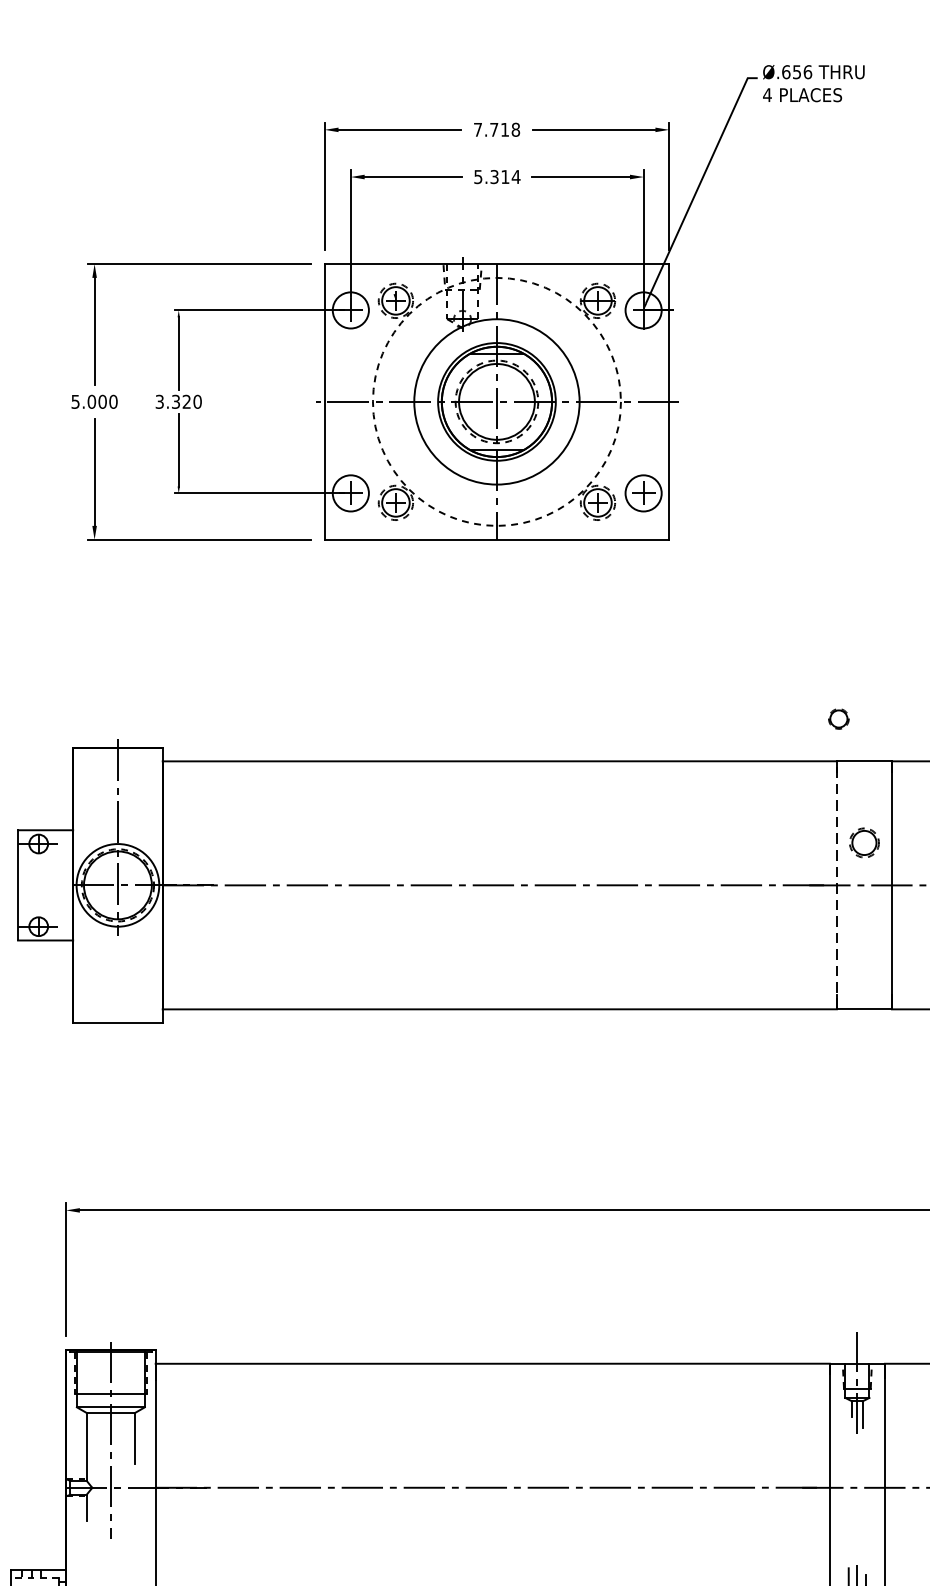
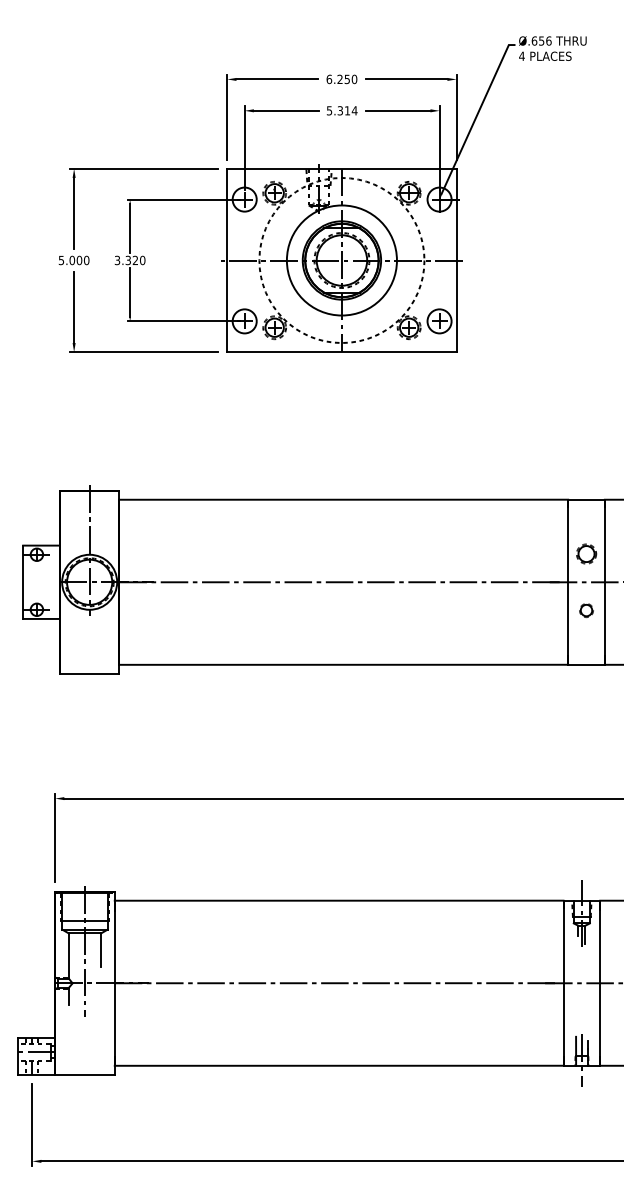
text: (496, 129) -> (341, 79), 7.718 -> 6.250
circle: (838, 718) -> (586, 610), moved
line: (837, 885) -> (568, 582), dashed -> solid

